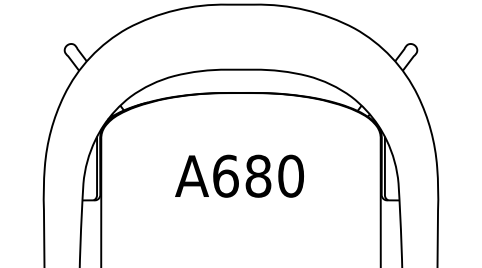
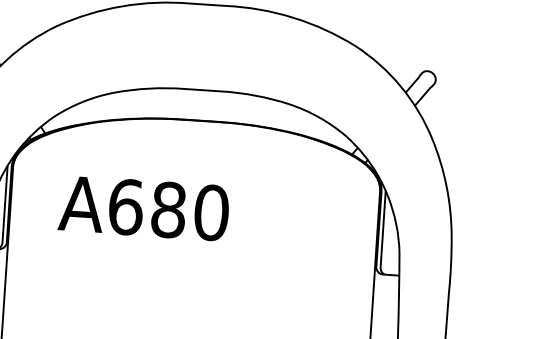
text: (239, 175) -> (143, 207), moved

